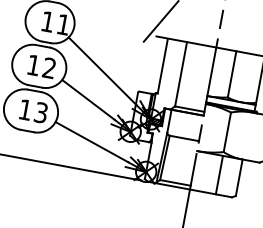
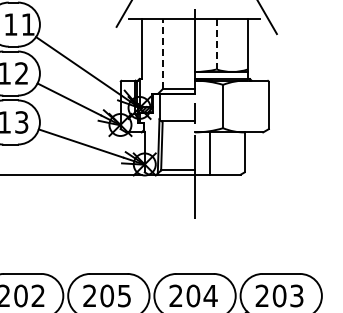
line: (181, 73) -> (162, 53), solid -> dashed
line: (231, 74) -> (216, 44), solid -> dashed
line: (219, 175) -> (210, 153), moved

